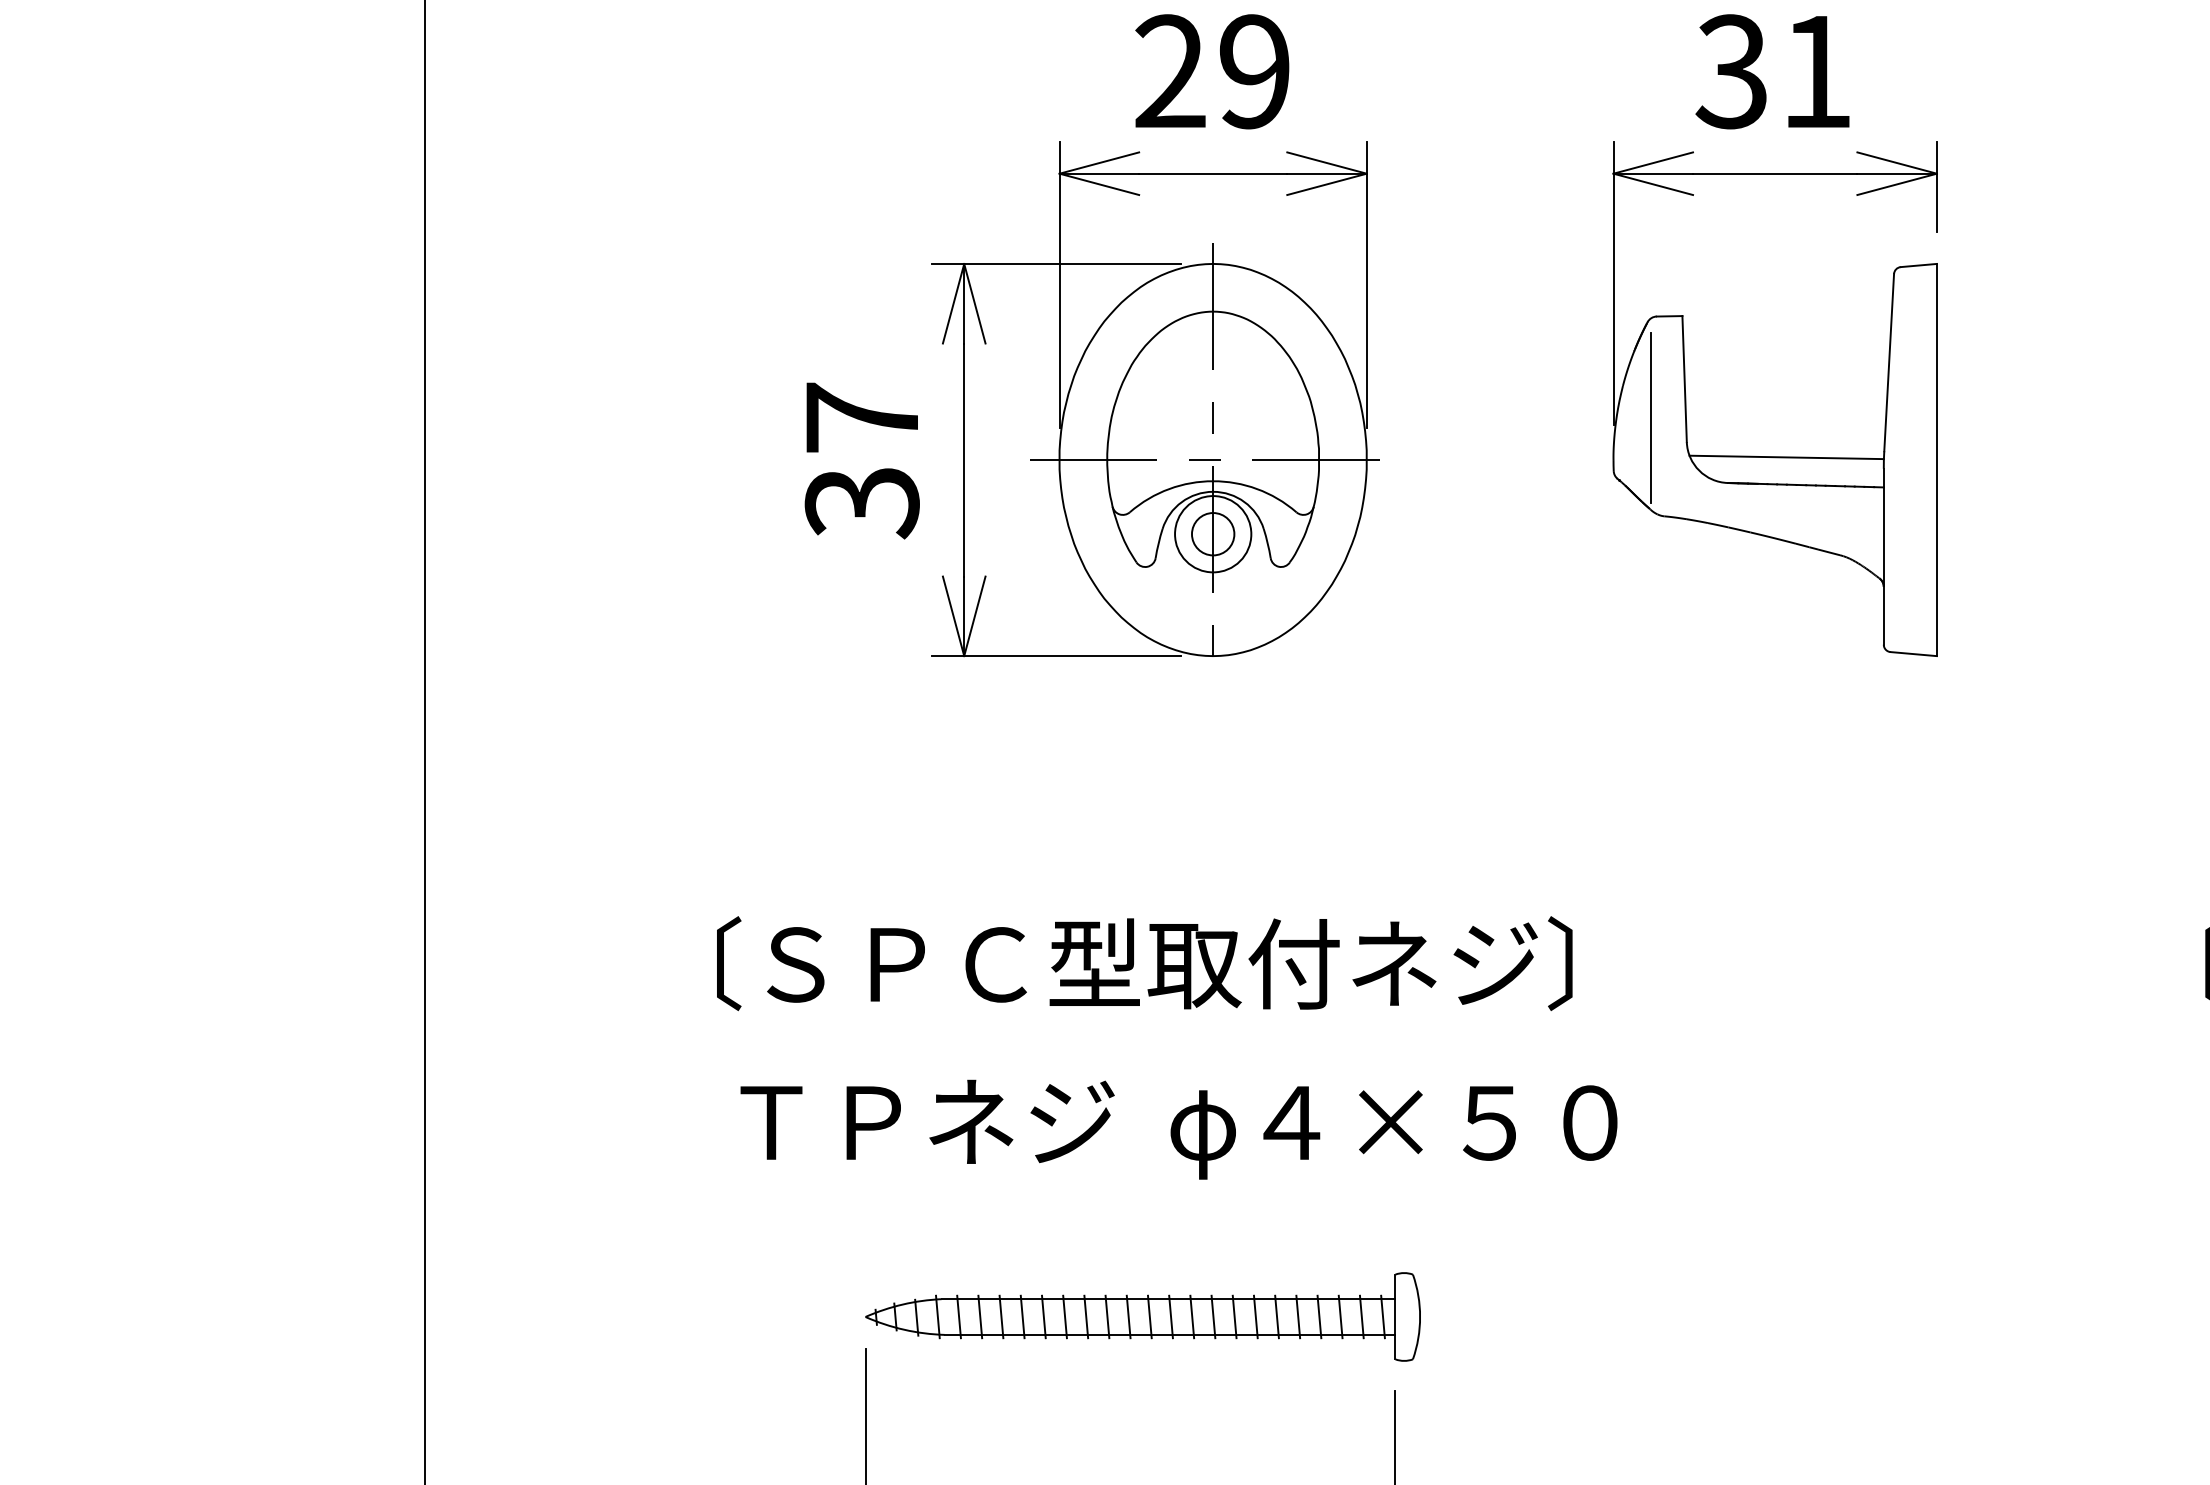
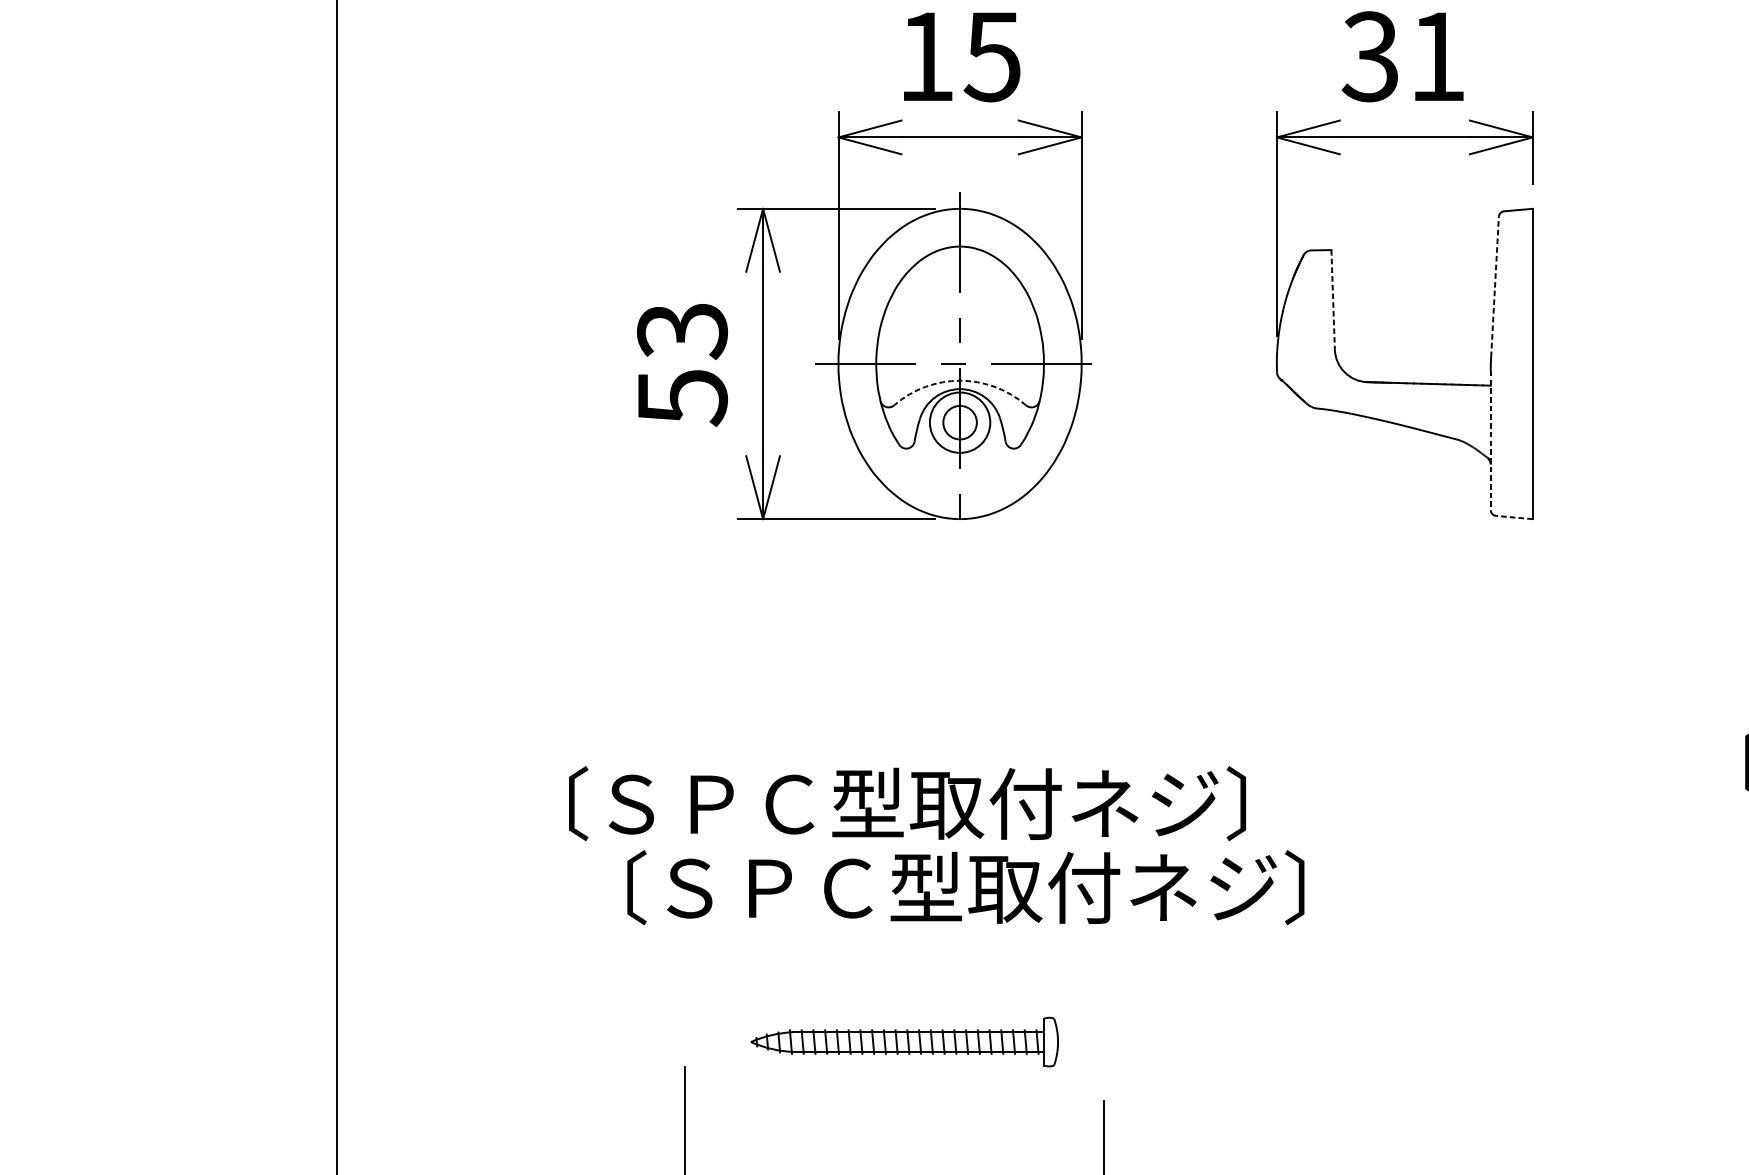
text: (1212, 71) -> (959, 56), 29 -> 15
line: (1889, 362) -> (1495, 286), solid -> dashed
line: (1684, 379) -> (1333, 300), solid -> dashed
line: (1650, 417) -> (1306, 330), removed
line: (1786, 457) -> (1413, 361), removed
text: (861, 460) -> (681, 364), 37 -> 53
arc: (1213, 481) -> (960, 380), solid -> dashed
line: (1883, 556) -> (1490, 440), solid -> dashed
line: (1913, 654) -> (1514, 517), solid -> dashed
text: (1144, 963) -> (907, 803), moved
text: (1194, 1126) -> (945, 891), ＴＰネジ  φ４×５０ -> 〔ＳＰＣ型取付ネジ〕
part: (1142, 1316) -> (904, 1041), size x0.7

